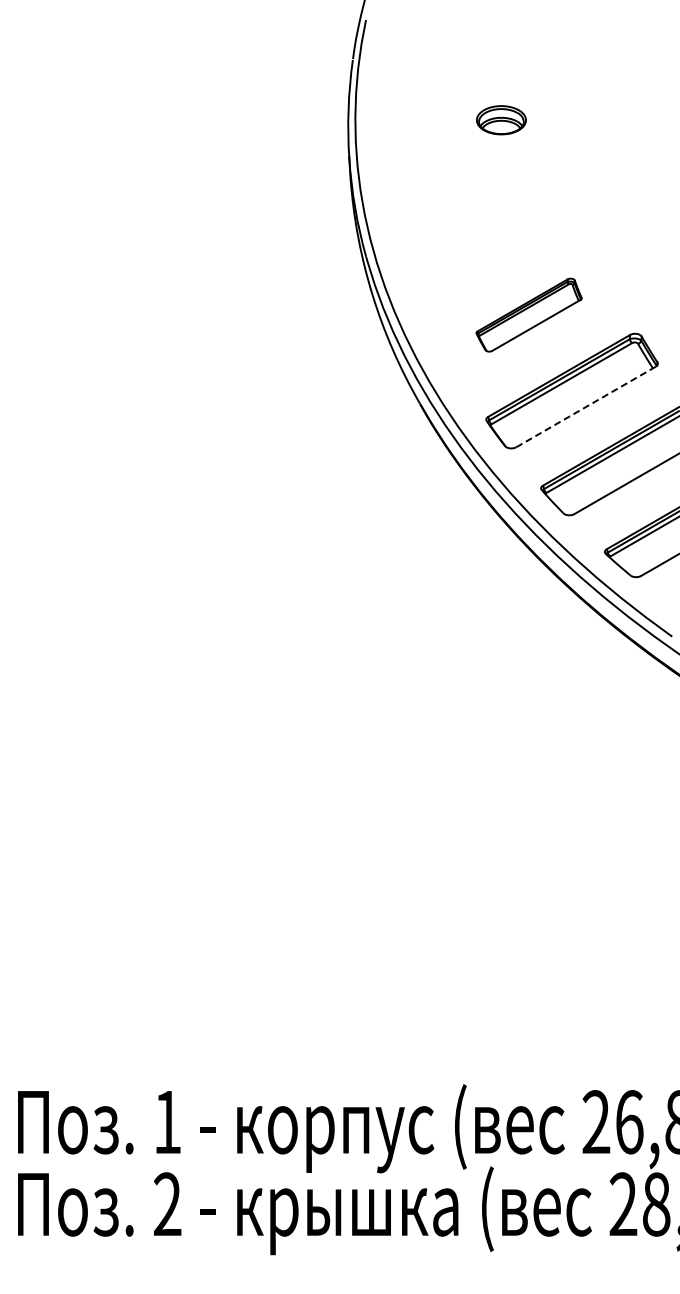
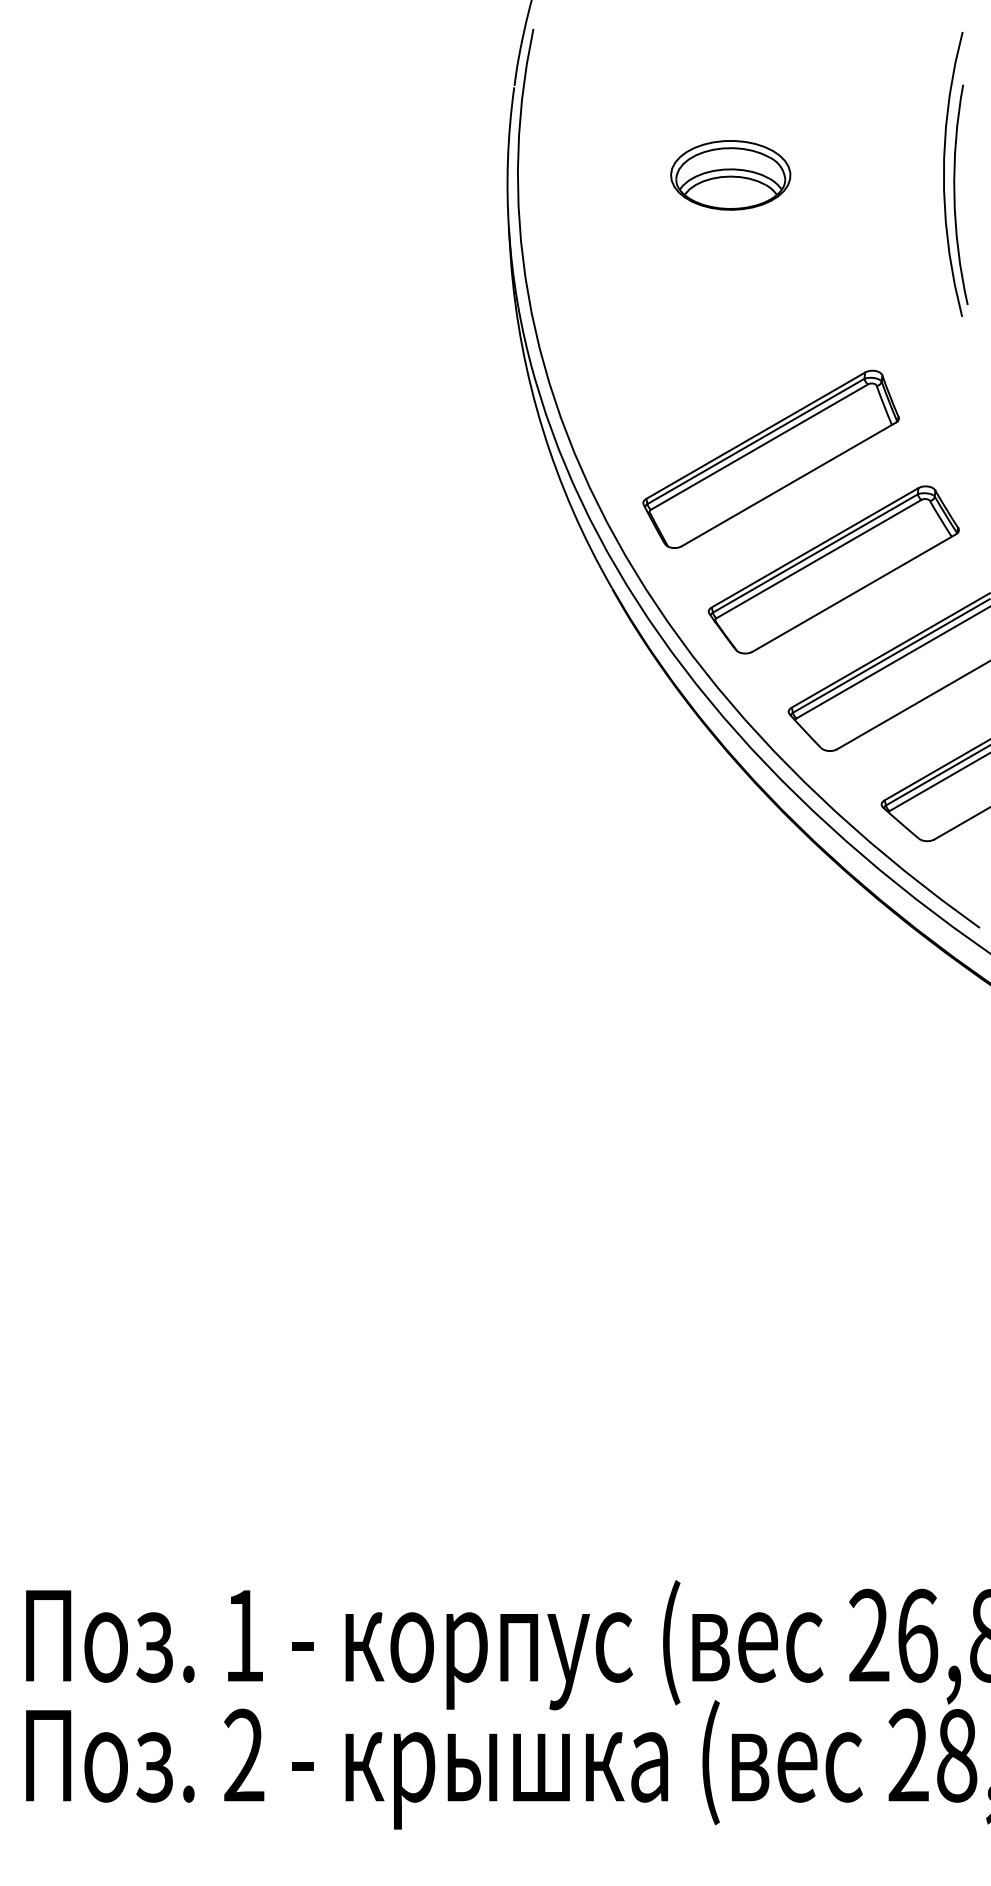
part: (501, 119) -> (730, 174), size x1.67
part: (655, 119) -> (955, 174), added
part: (528, 314) -> (770, 458), size x1.67
line: (586, 406) -> (854, 592), dashed -> solid

